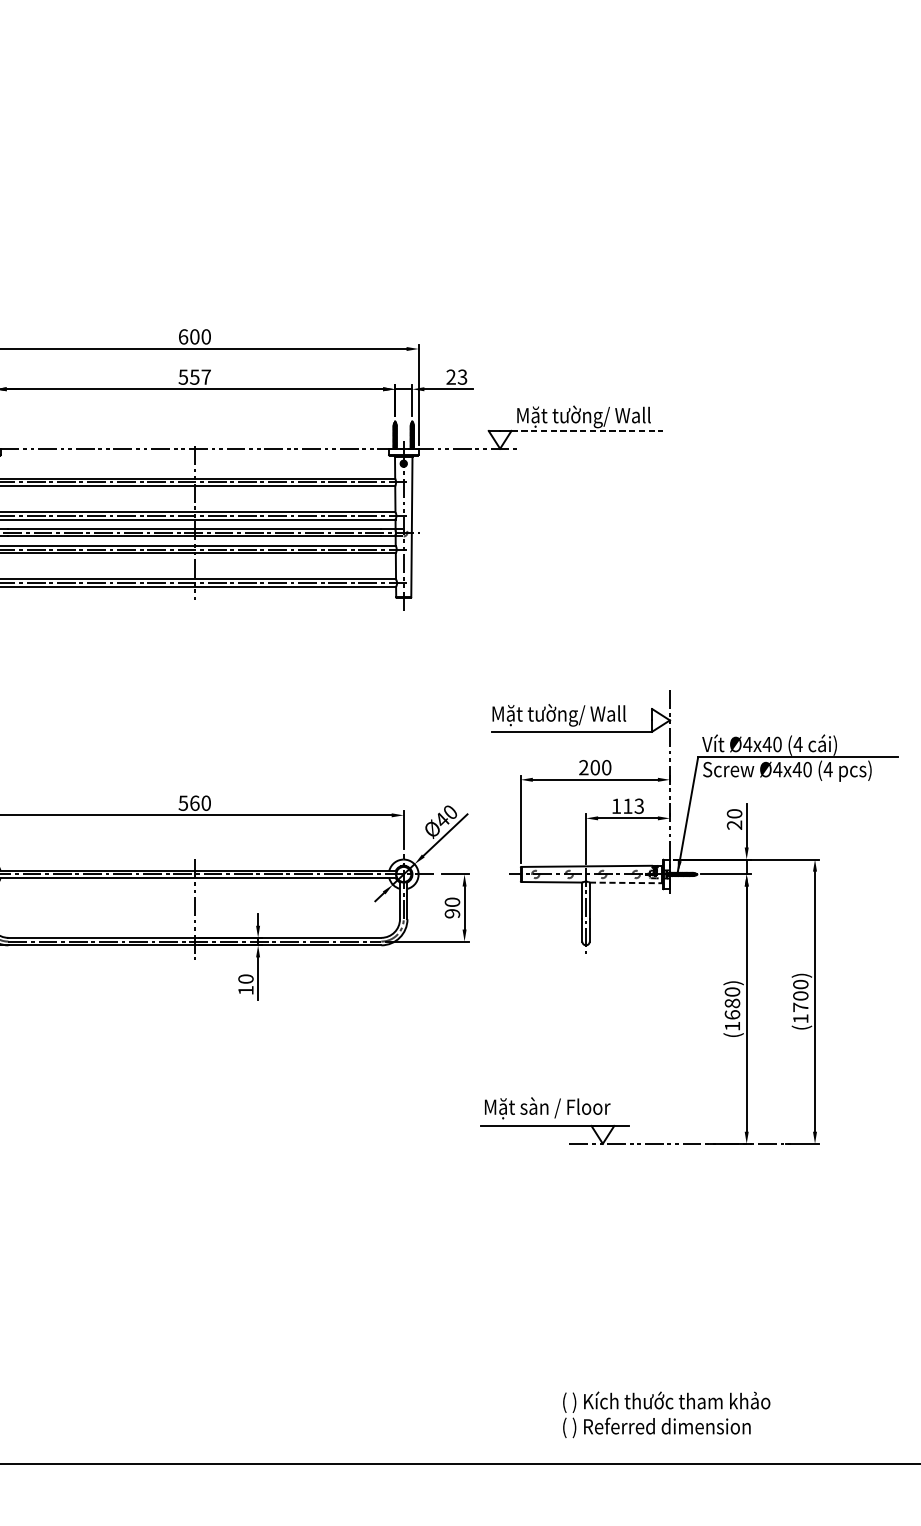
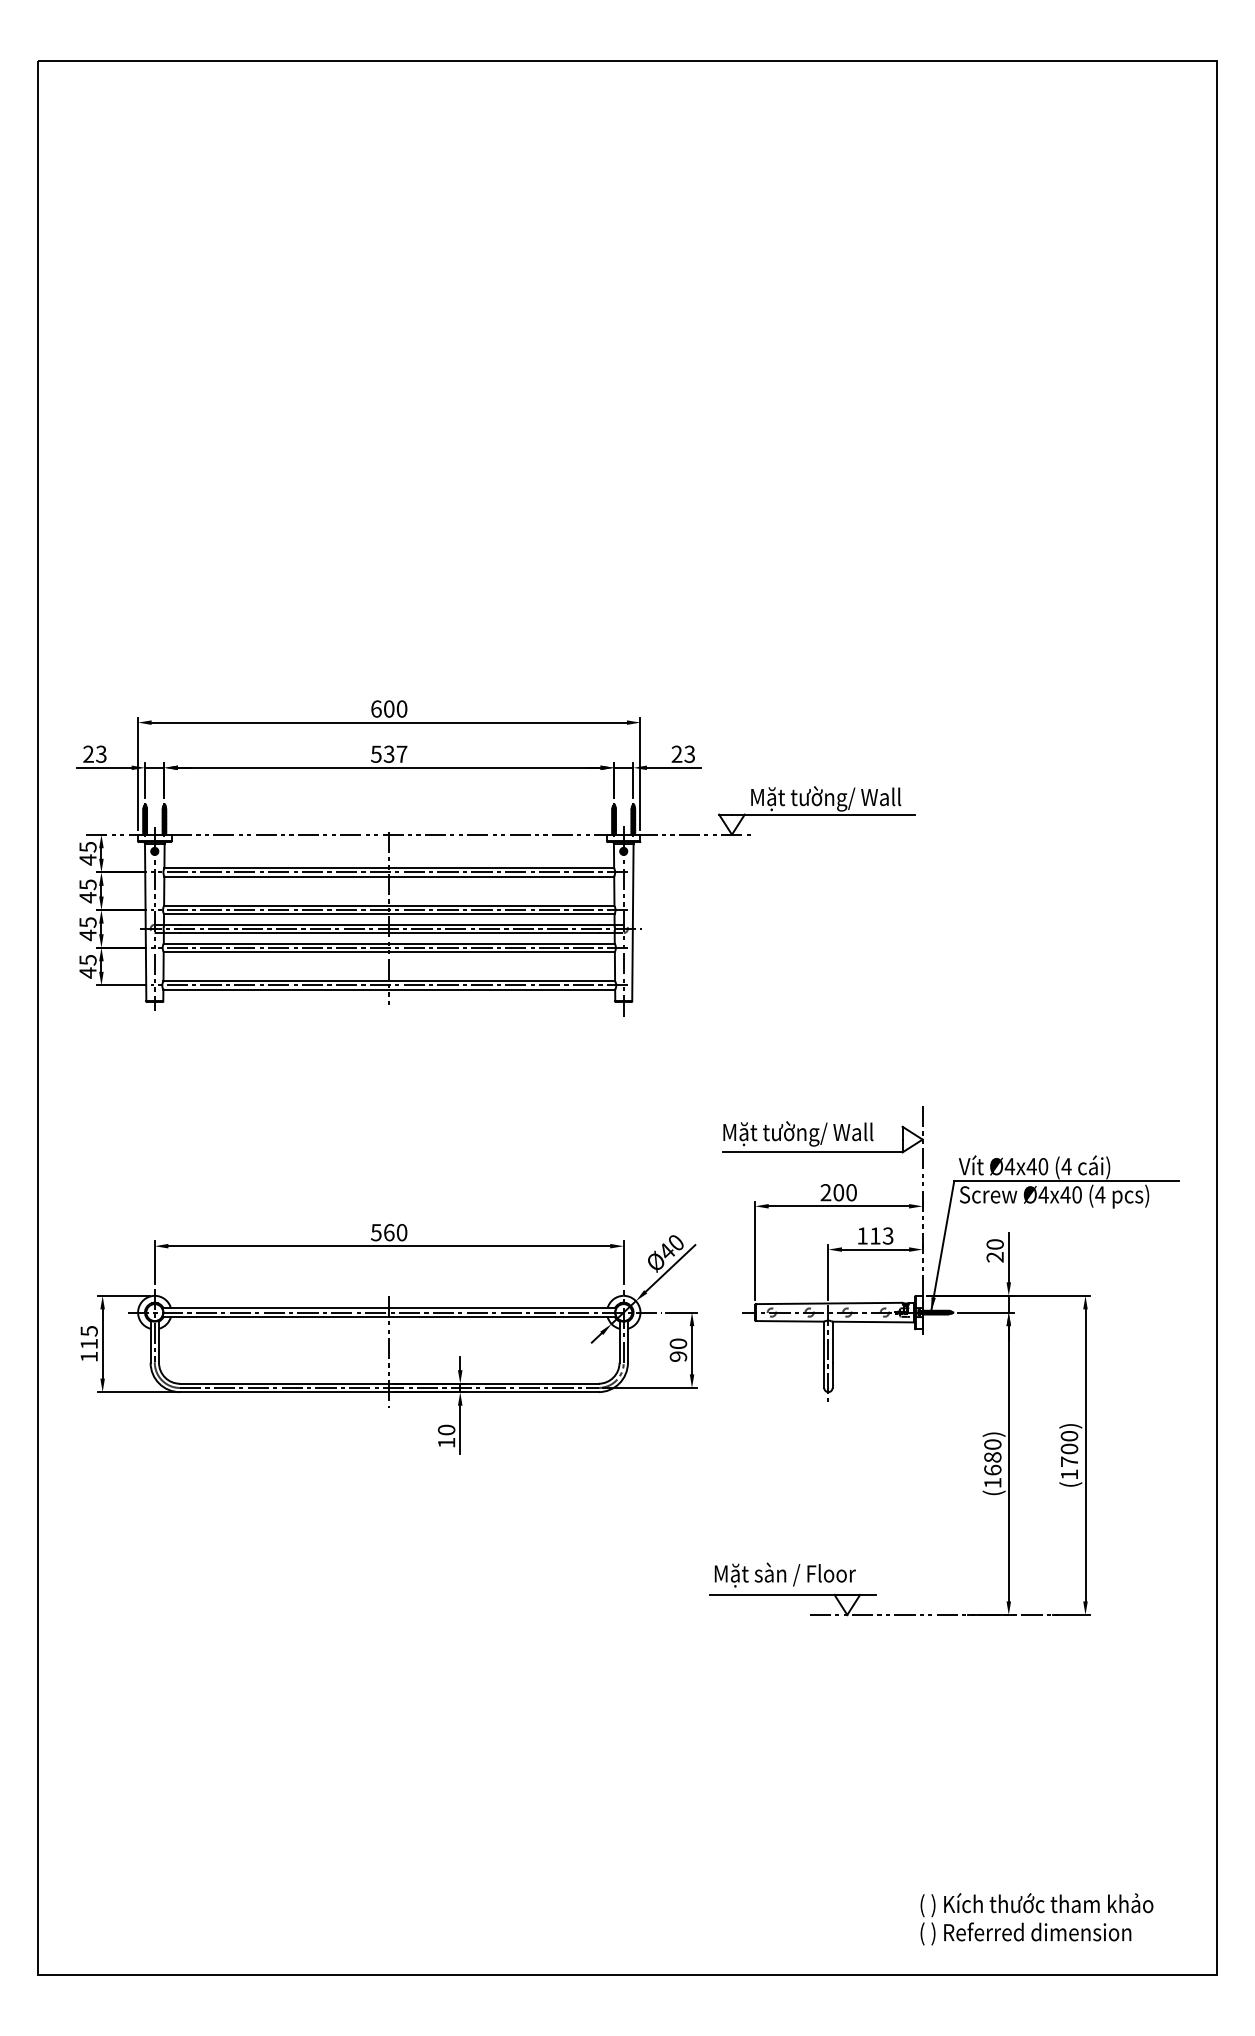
text: (195, 376) -> (389, 753), 557 -> 537
line: (587, 430) -> (830, 814), dashed -> solid
line: (626, 883) -> (873, 1322), dashed -> solid
text: (666, 1415) -> (1036, 1919), moved

